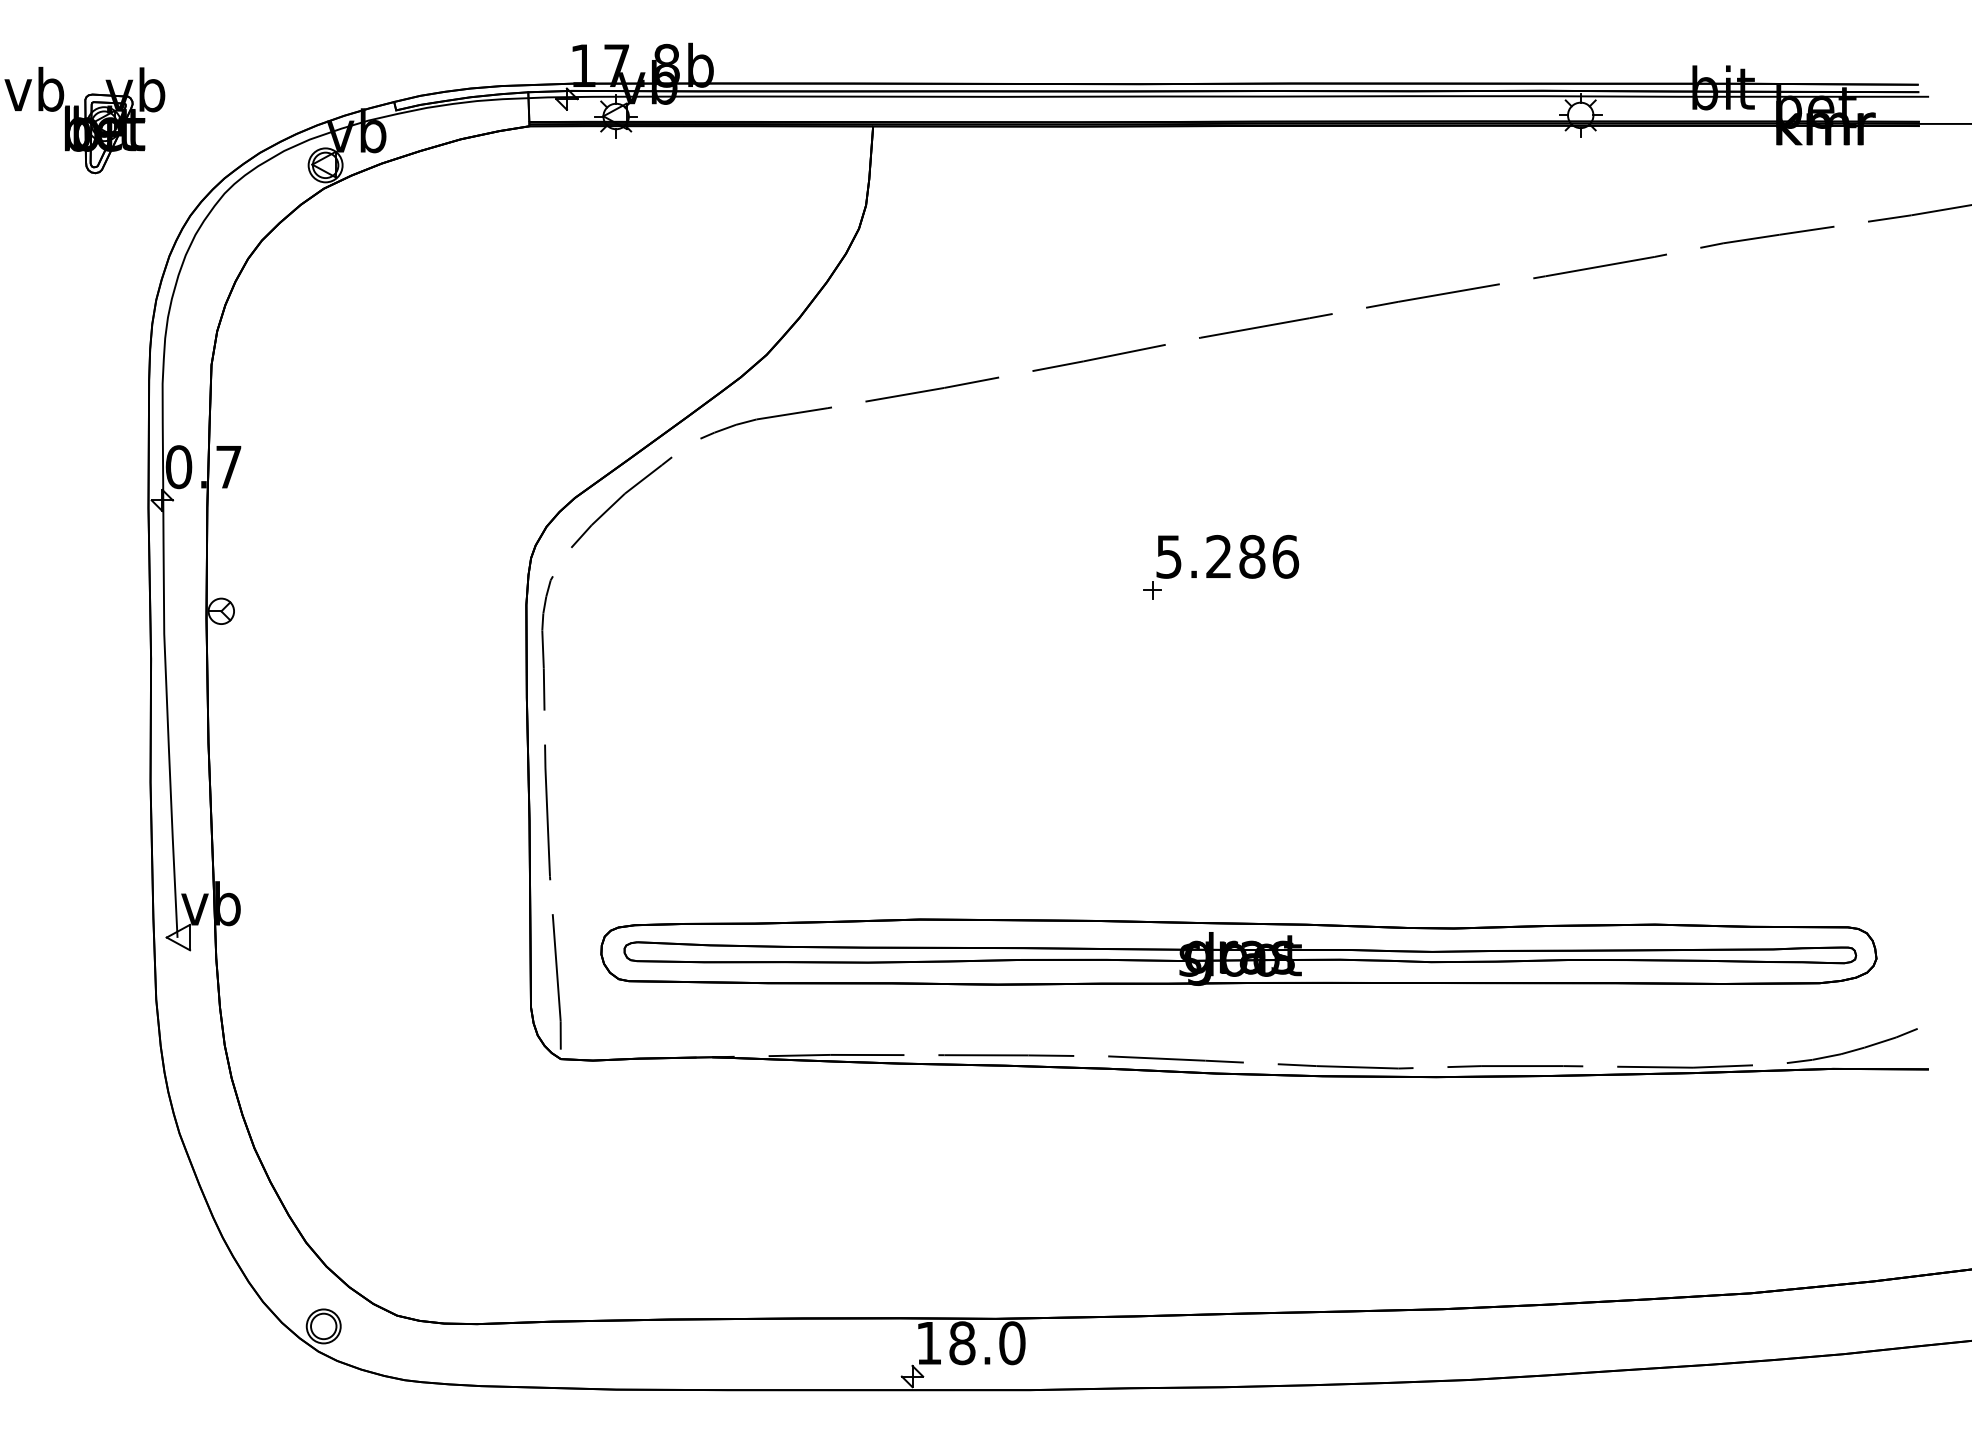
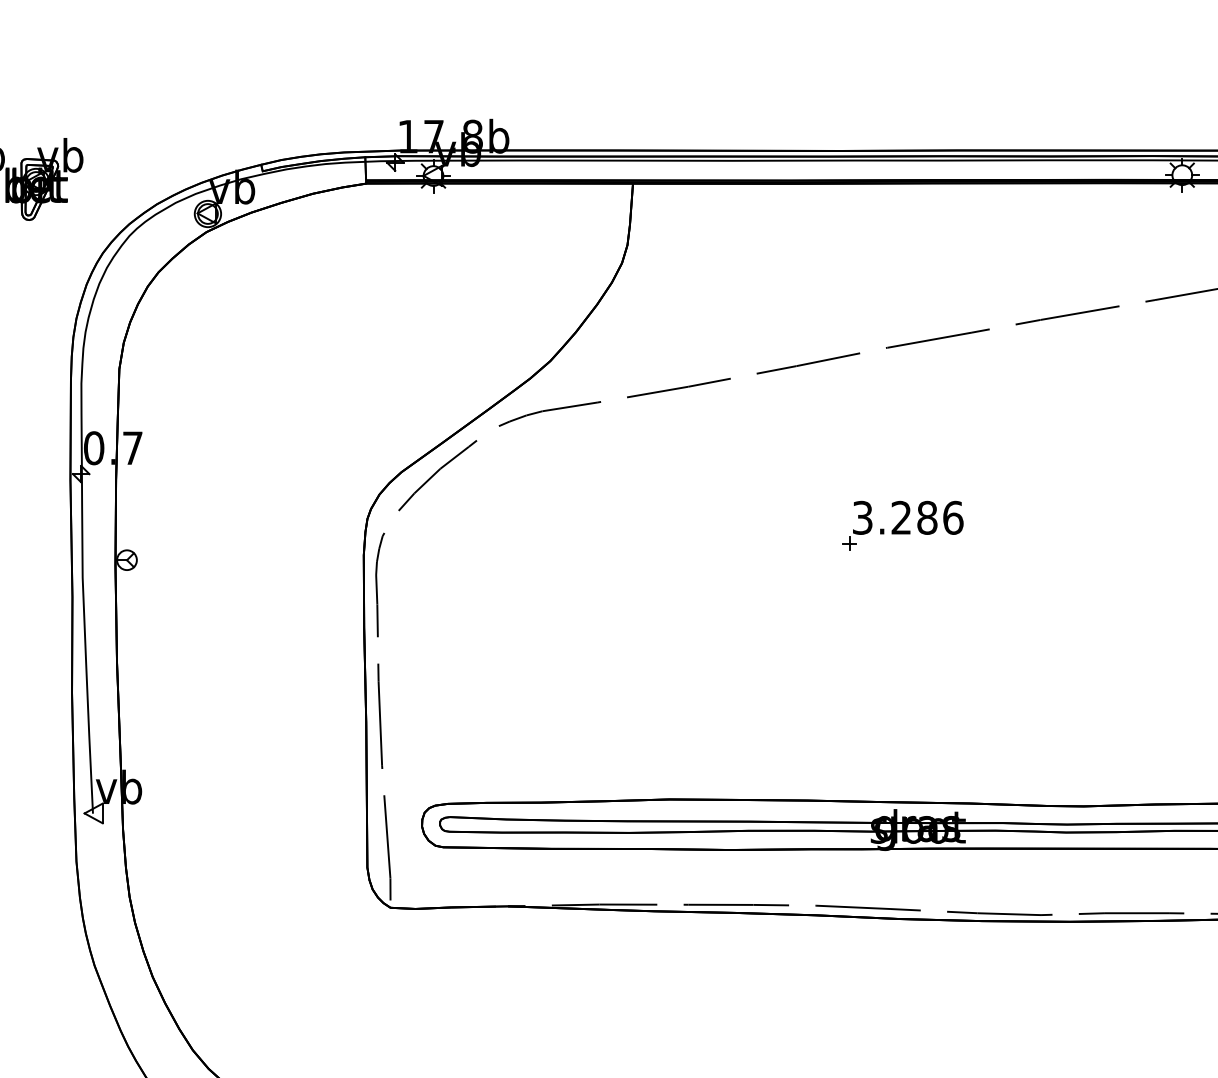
text: (1169, 556) -> (863, 517), 5.286 -> 3.286

